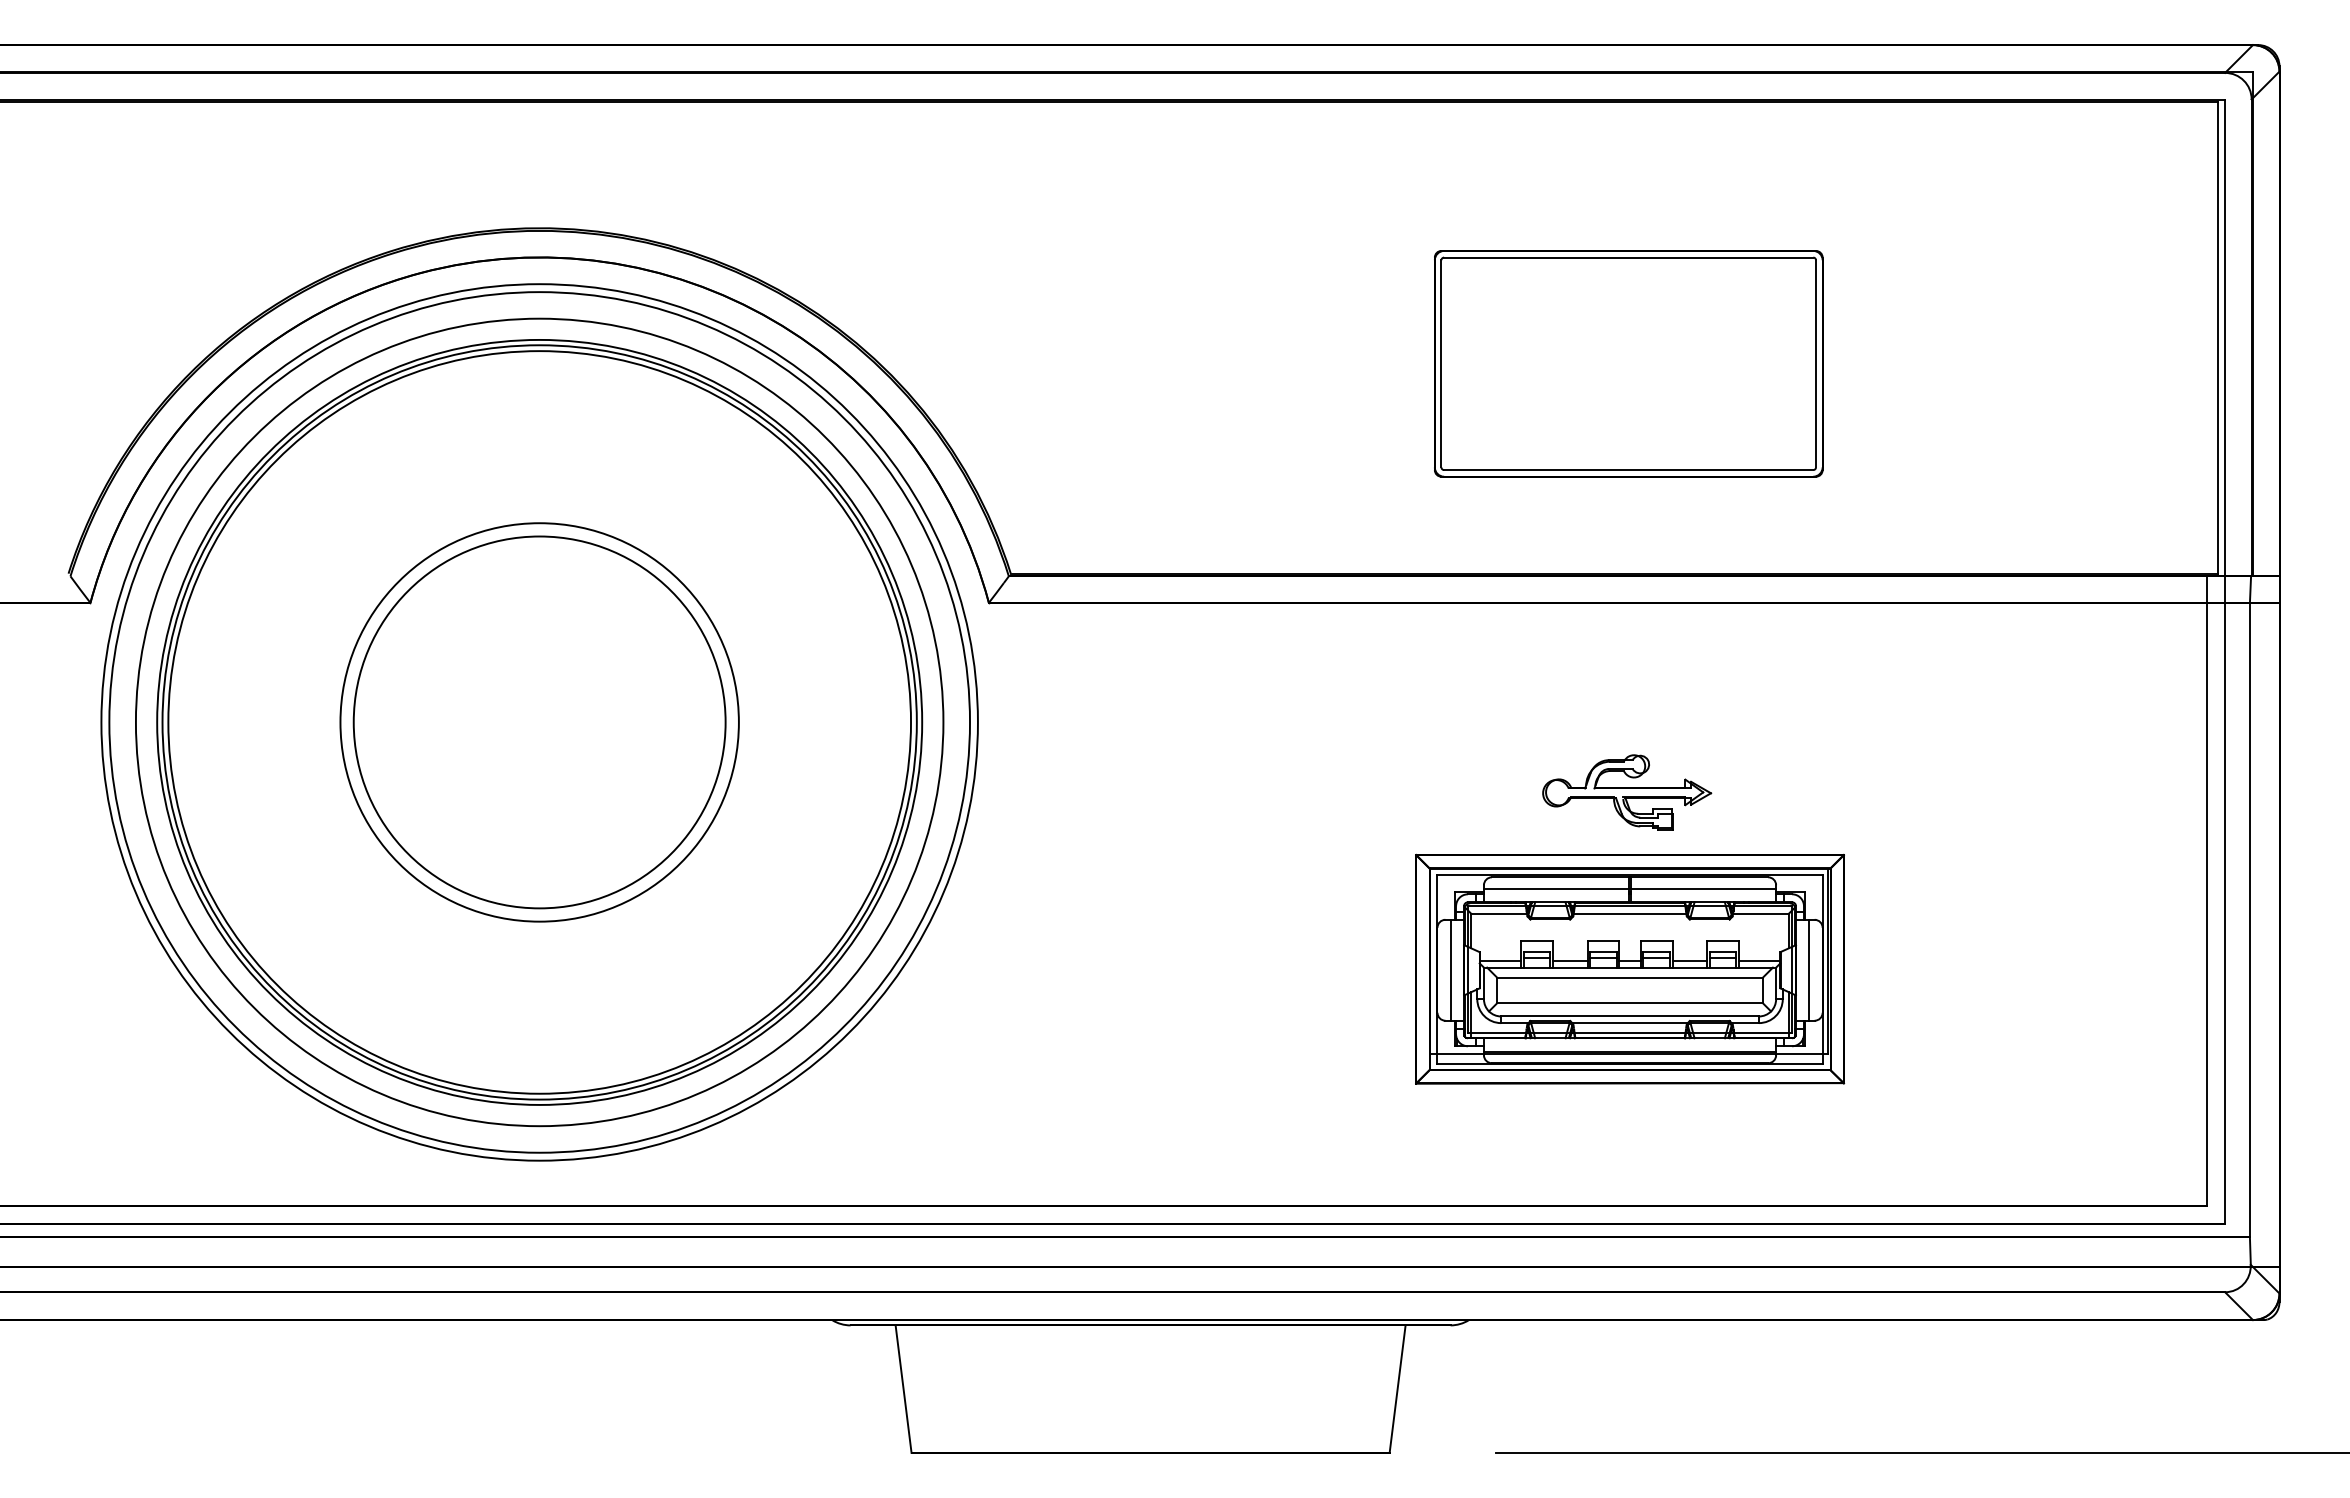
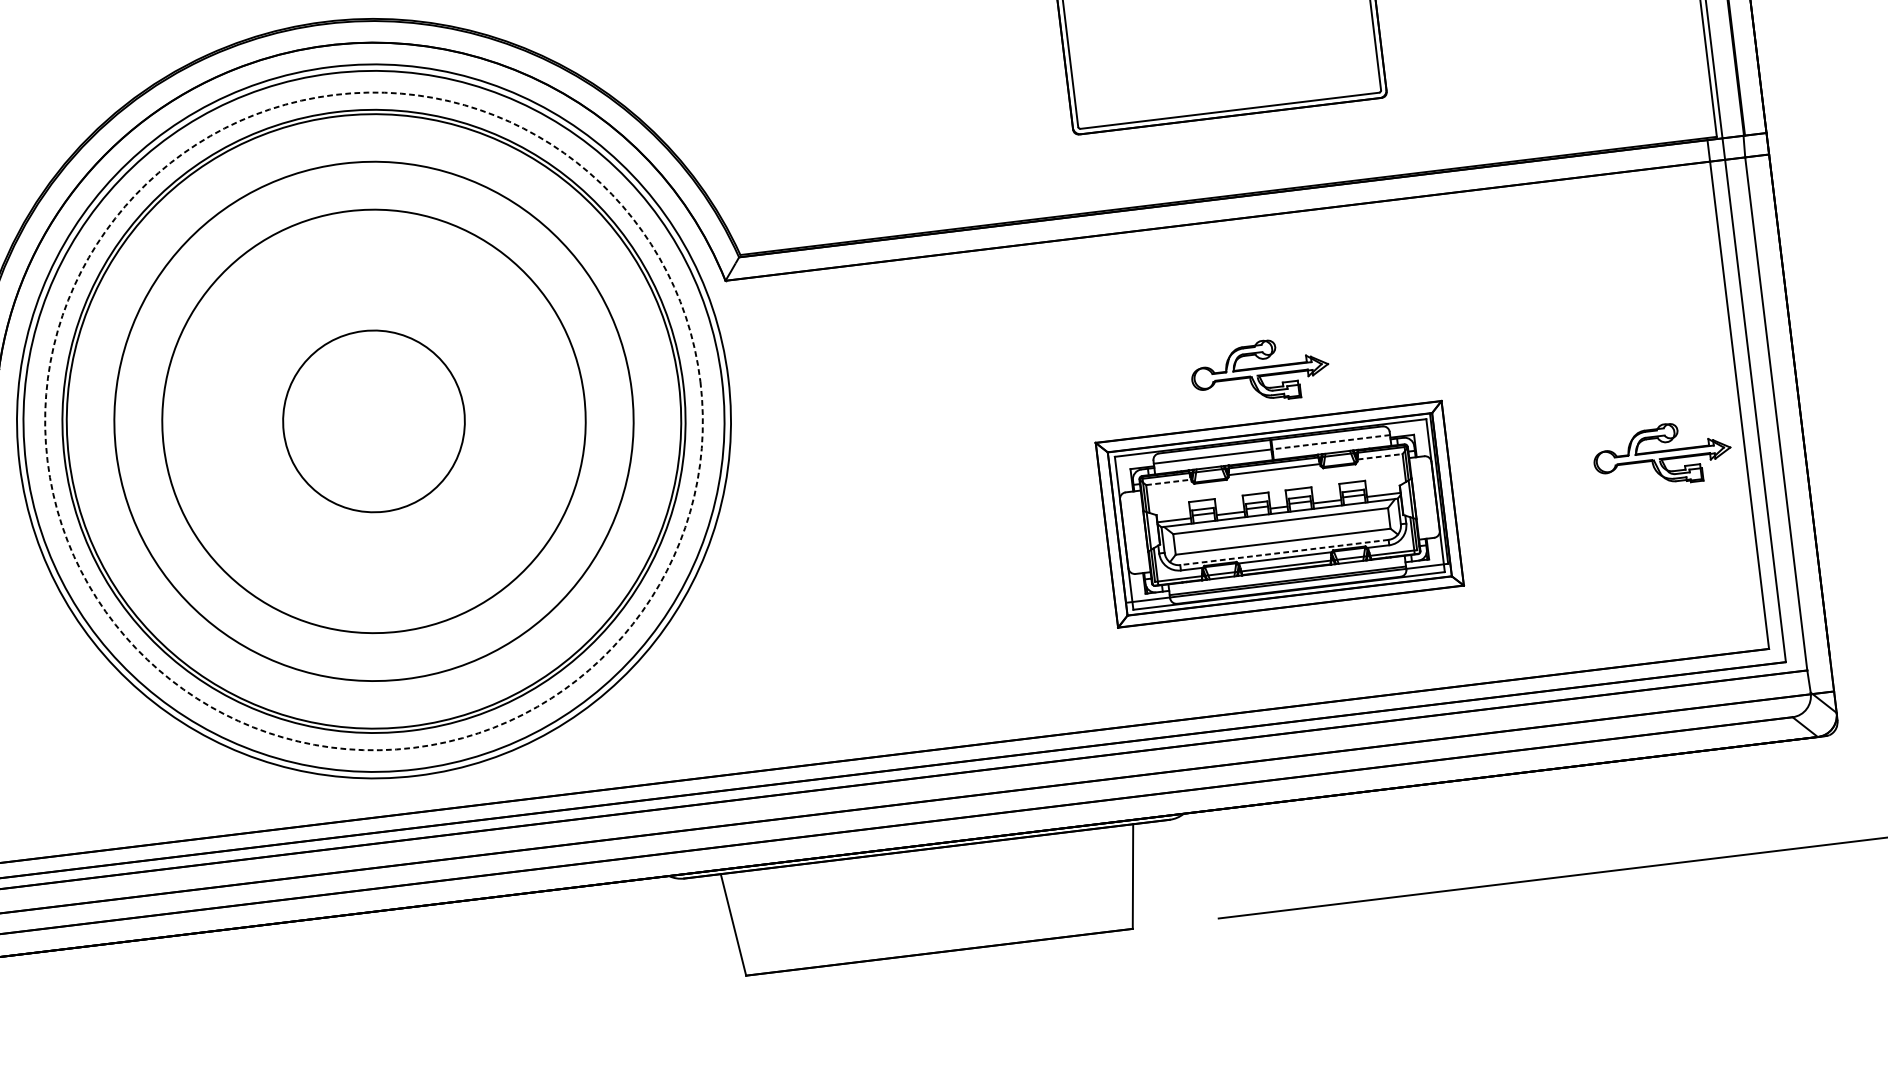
circle: (539, 722) -> (373, 421), size x0.6
circle: (539, 722) -> (373, 421), size x0.7
circle: (539, 722) -> (373, 421), size x1.6
circle: (539, 722) -> (373, 421), solid -> dashed
line: (1703, 888) -> (1331, 441), solid -> dashed
line: (1499, 913) -> (1168, 481), solid -> dashed
line: (1760, 913) -> (1379, 456), solid -> dashed
part: (2105, 953) -> (1662, 455), added
line: (1450, 969) -> (1134, 532), removed
line: (1809, 969) -> (1424, 496), removed
line: (1630, 1016) -> (1284, 552), solid -> dashed

